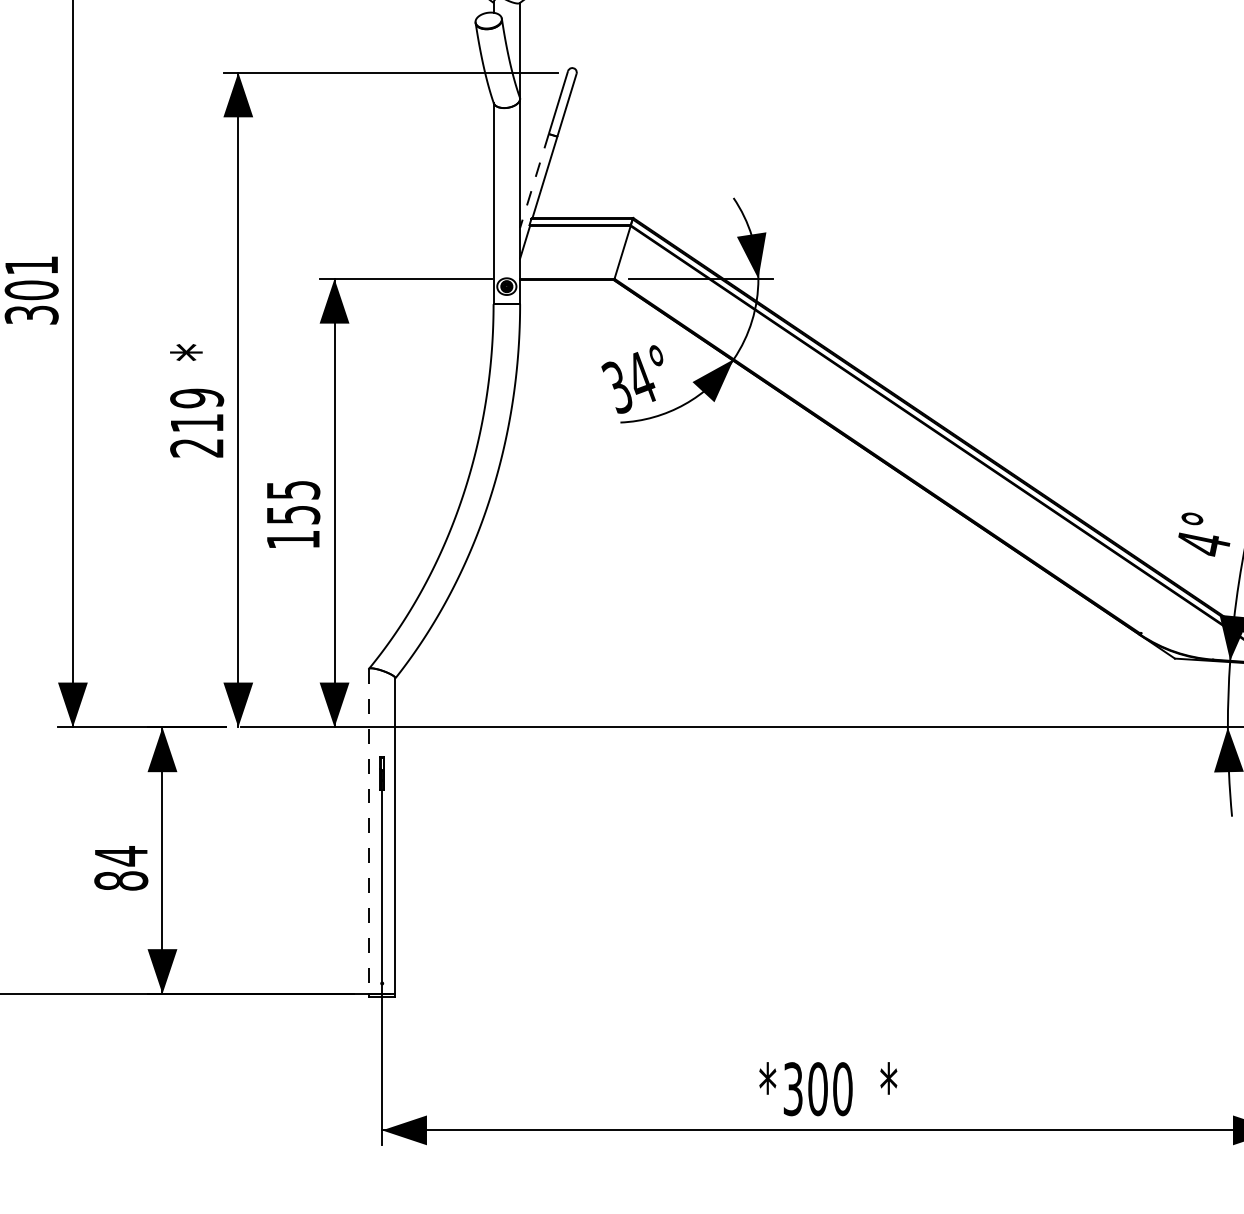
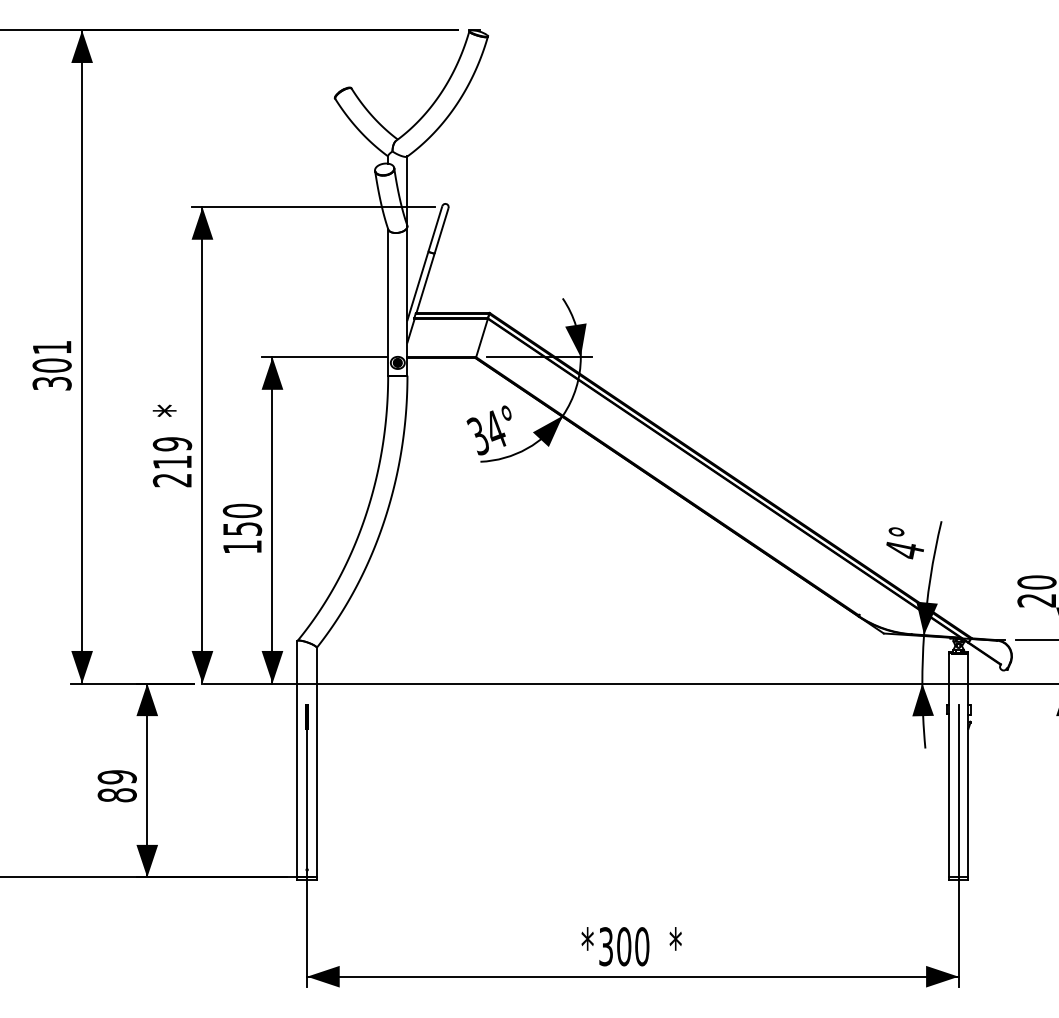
line: (533, 181) -> (417, 286), dashed -> solid
text: (293, 489) -> (242, 510), 155 -> 150
line: (368, 831) -> (297, 759), dashed -> solid
text: (120, 855) -> (116, 776), 84 -> 89

